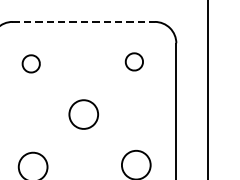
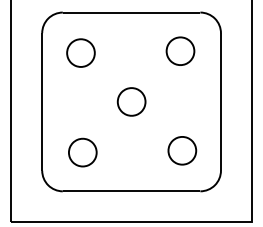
line: (83, 21) -> (131, 12), dashed -> solid
part: (134, 61) -> (180, 50), size x1.67
part: (30, 63) -> (80, 52), size x1.67

